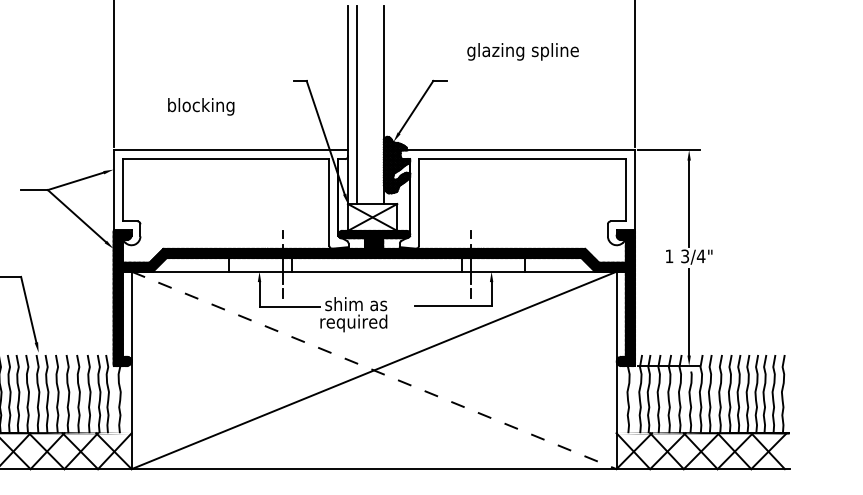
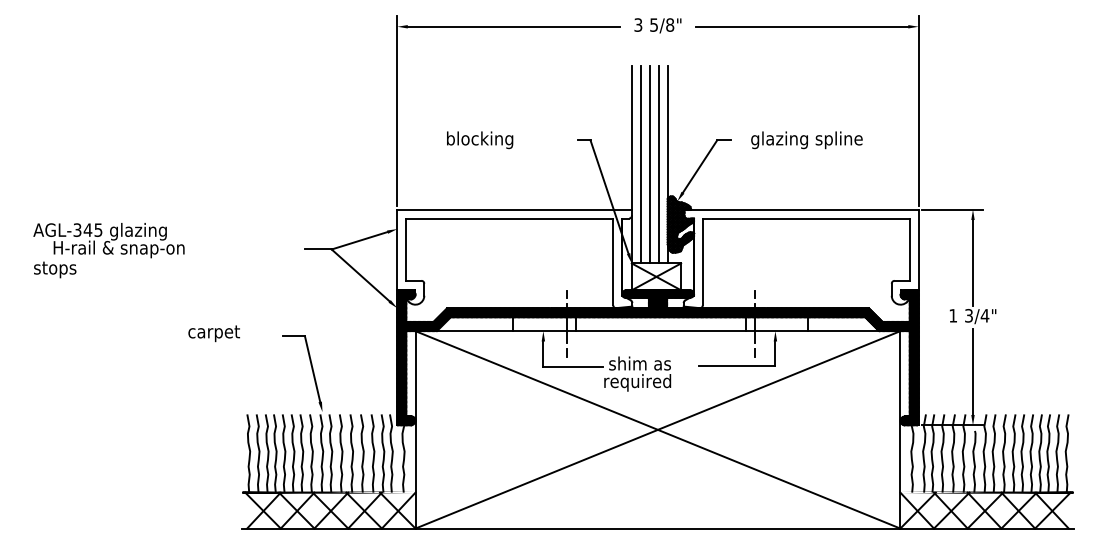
text: (522, 52) -> (806, 140), moved
line: (365, 105) -> (649, 164), added
line: (374, 105) -> (658, 164), added
text: (201, 107) -> (480, 140), moved
line: (373, 370) -> (657, 429), dashed -> solid

